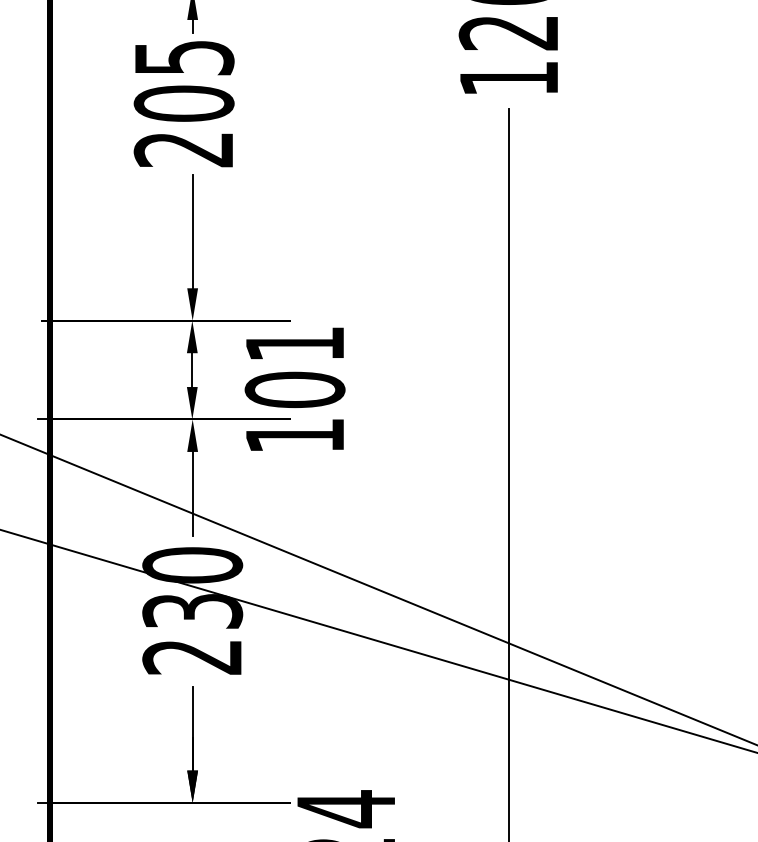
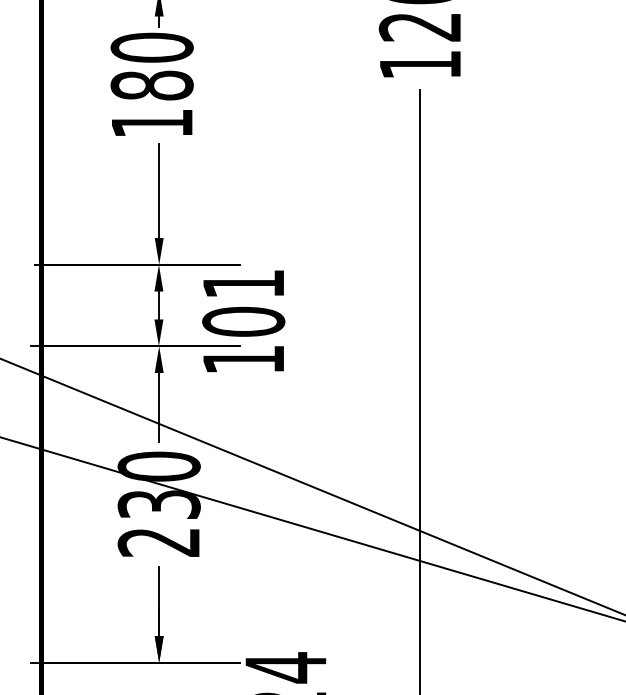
text: (183, 102) -> (151, 84), 205 -> 180

